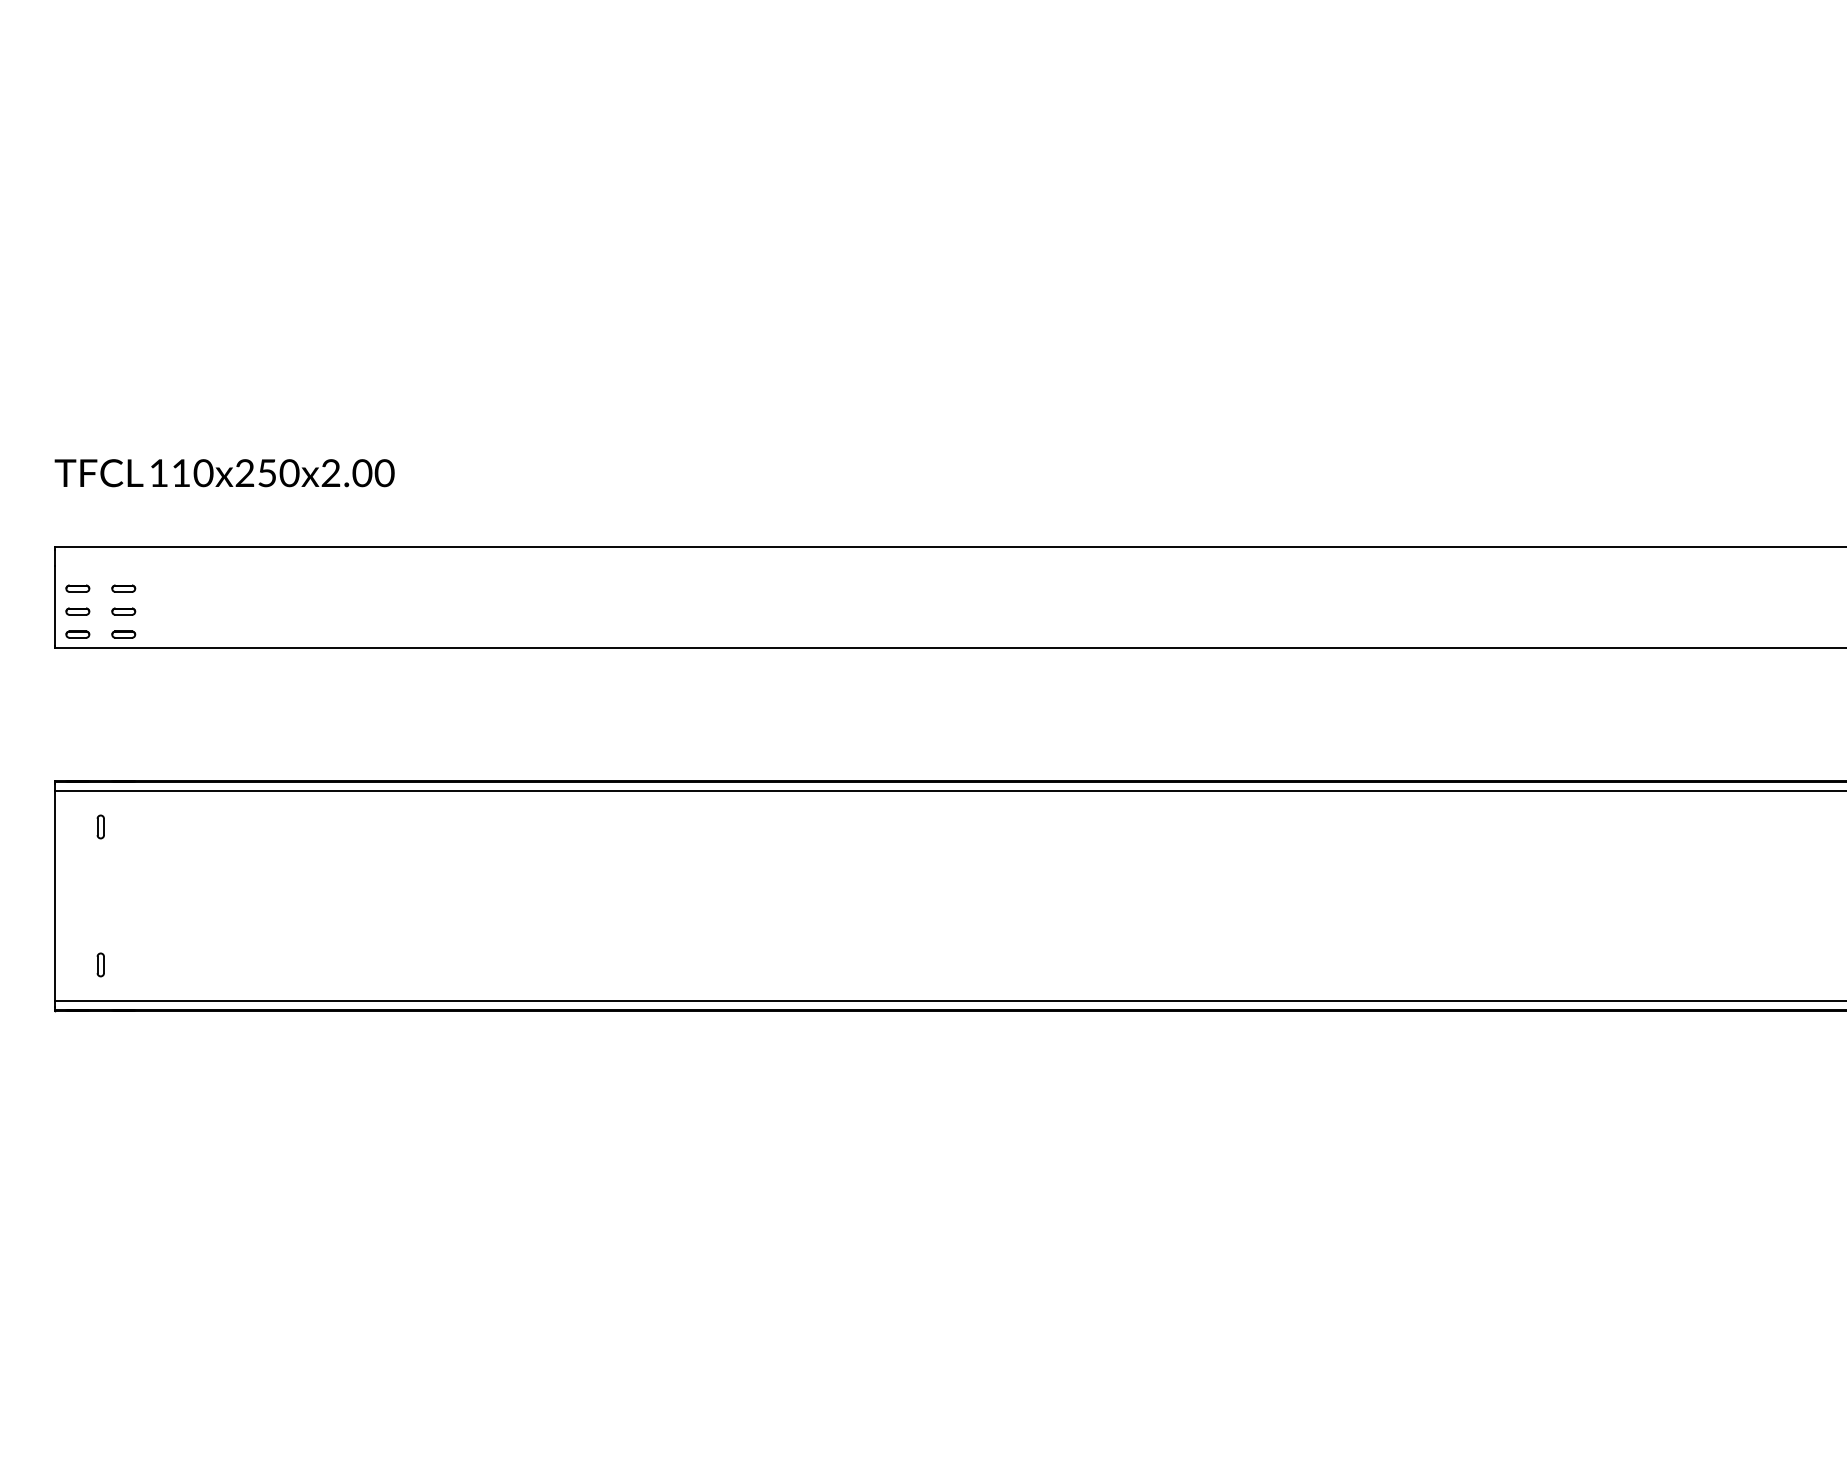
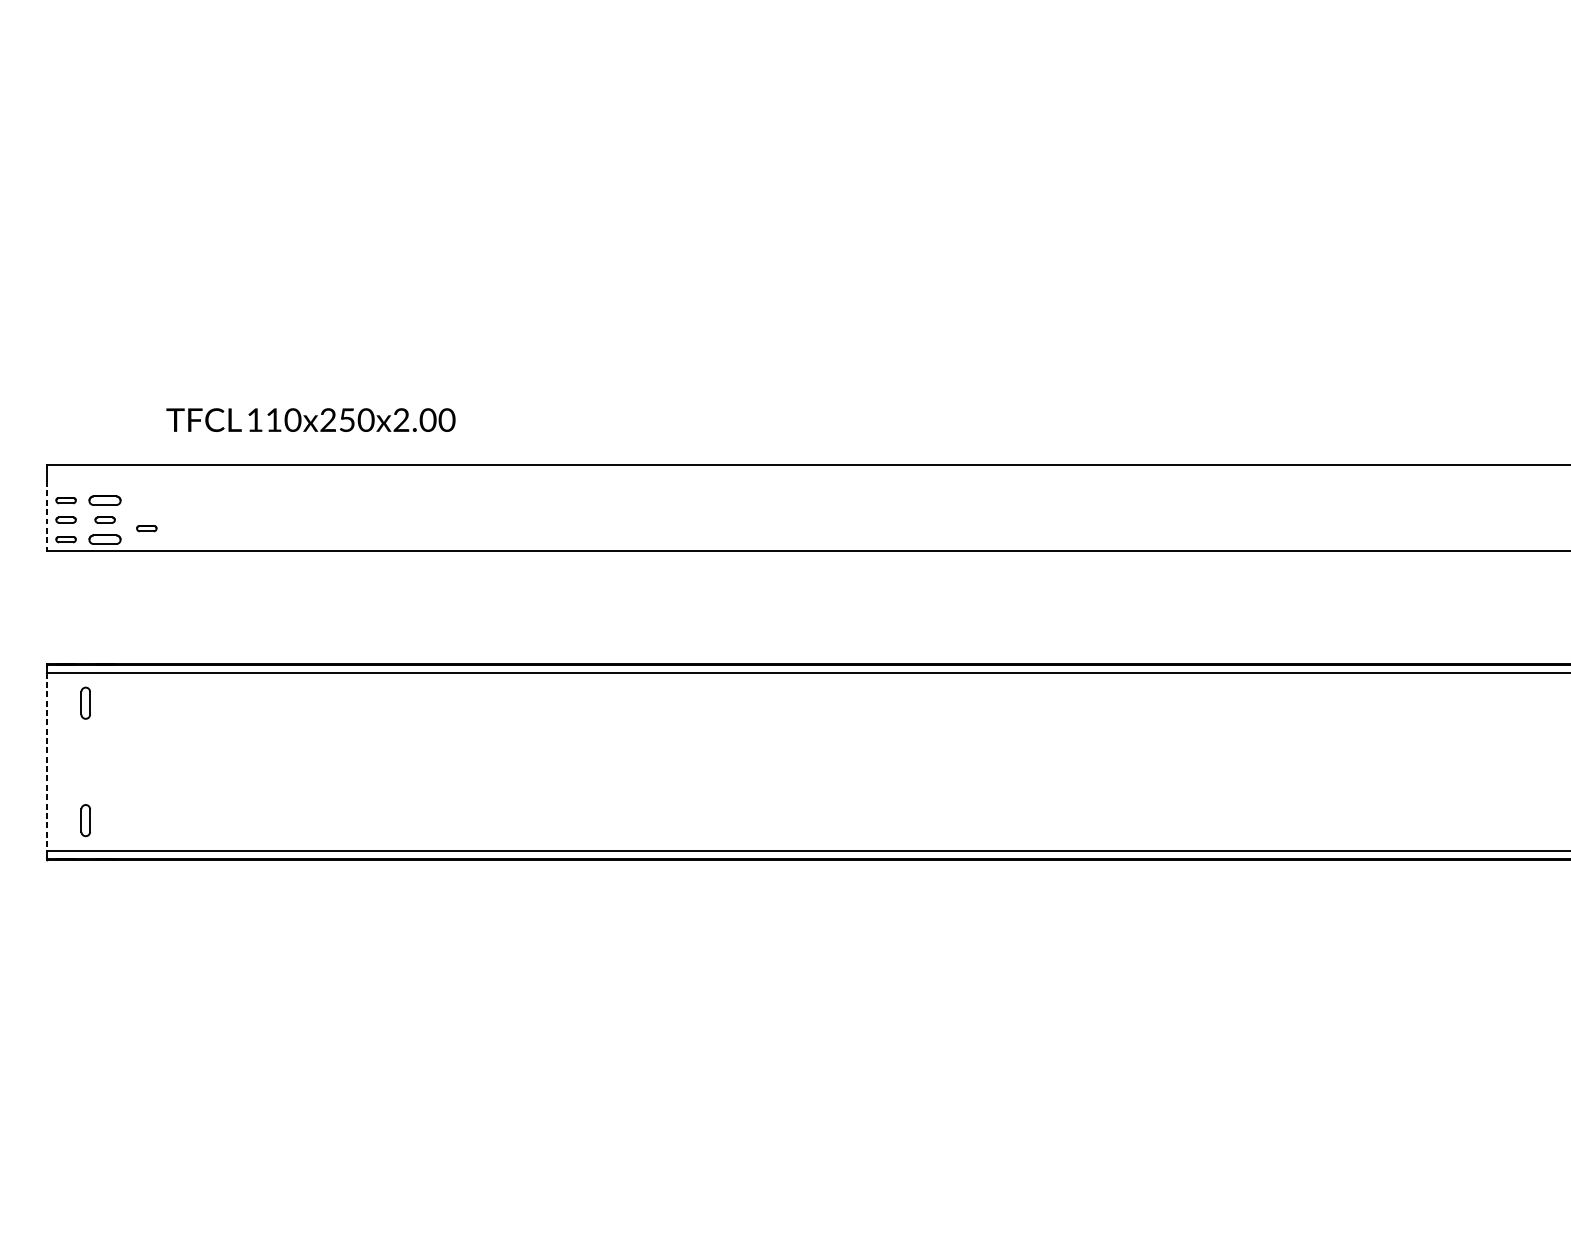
text: (224, 473) -> (310, 420), moved
part: (123, 588) -> (104, 500), size x1.6
line: (54, 605) -> (46, 514), solid -> dashed
part: (172, 621) -> (146, 528), added
part: (123, 634) -> (104, 539), size x1.6
part: (100, 826) -> (85, 702), size x1.6
line: (54, 896) -> (46, 762), solid -> dashed
part: (100, 964) -> (85, 820), size x1.6

